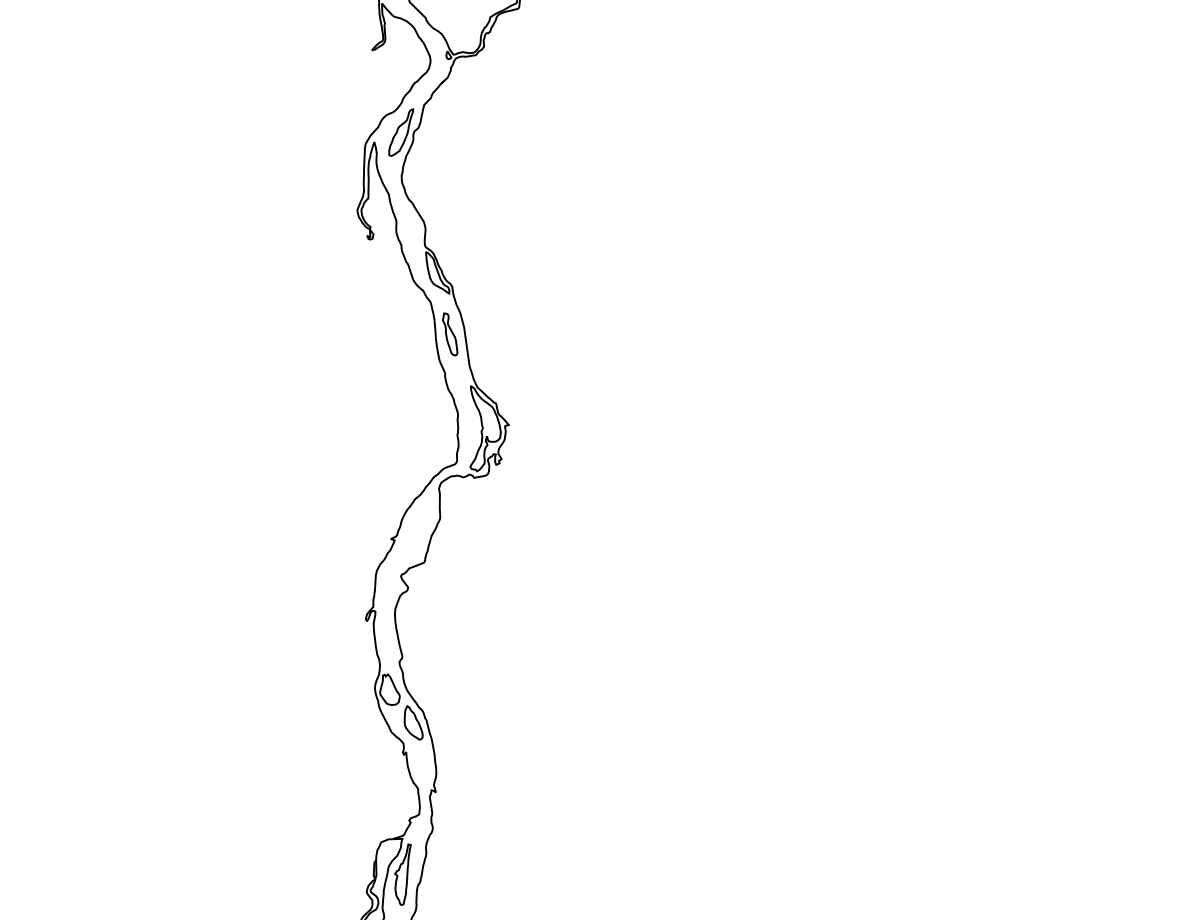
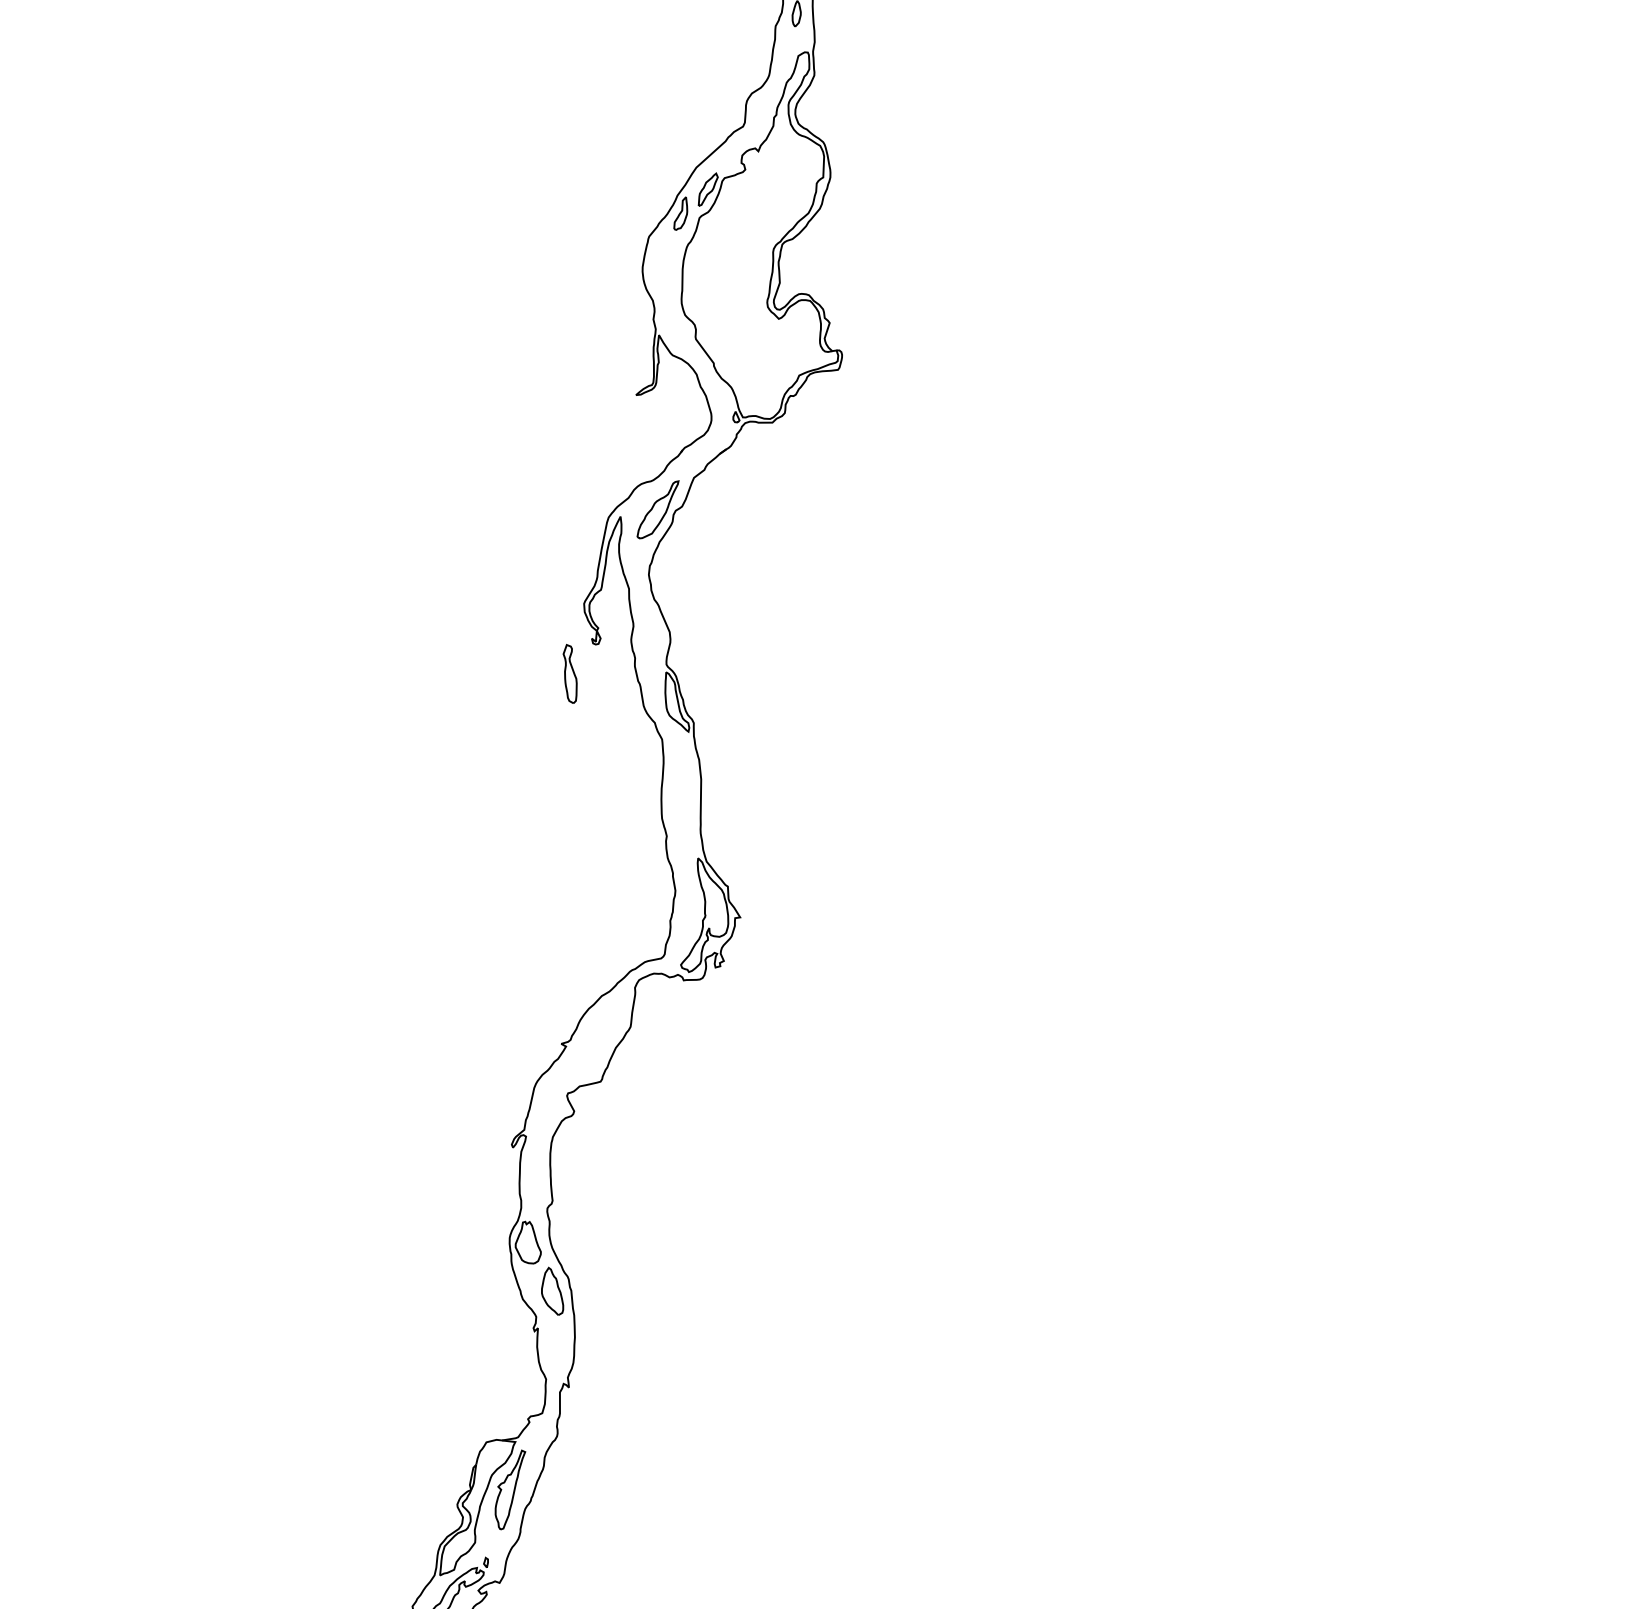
part: (449, 334) -> (569, 673), moved

